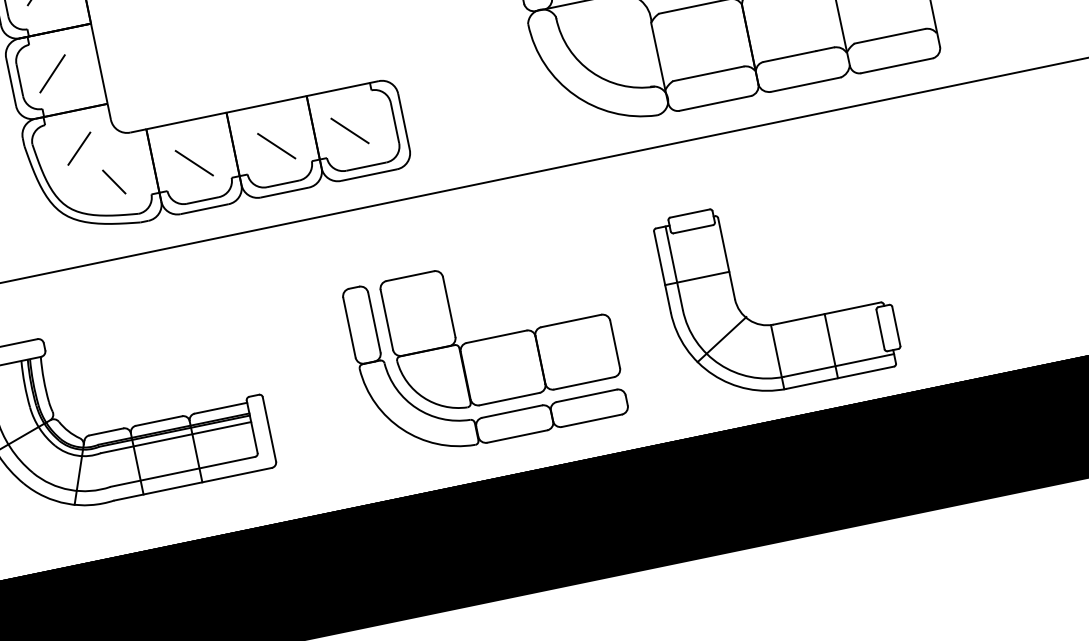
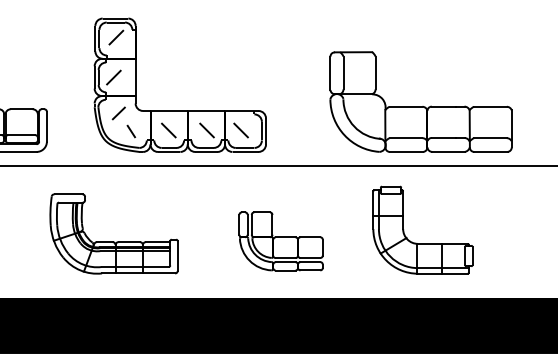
part: (783, 321) -> (422, 243), moved
part: (484, 352) -> (280, 241), size x0.71

